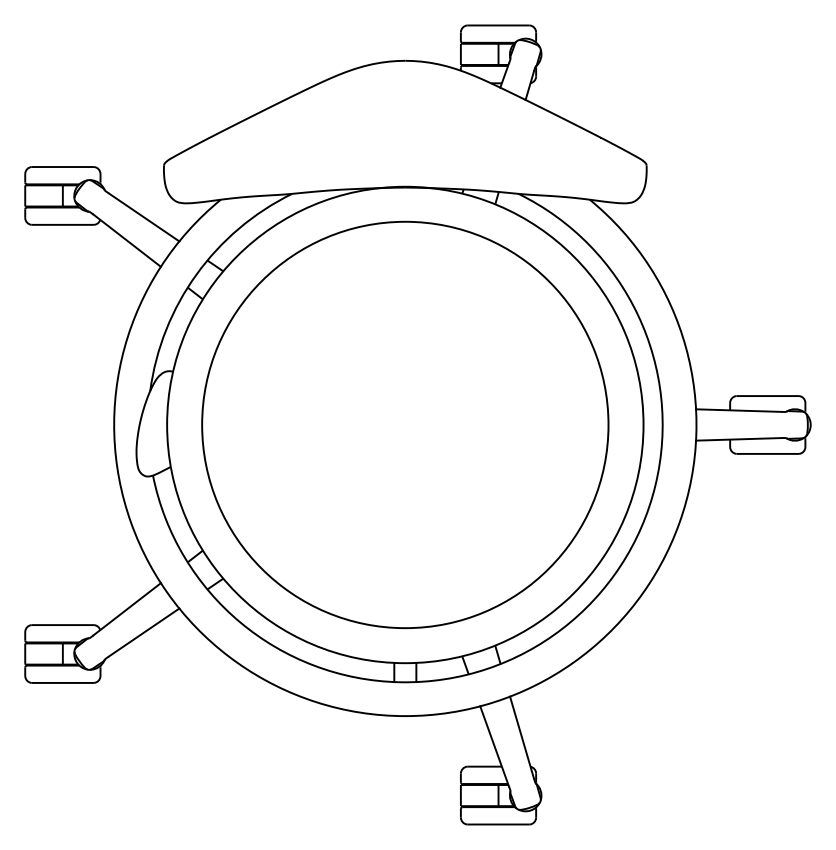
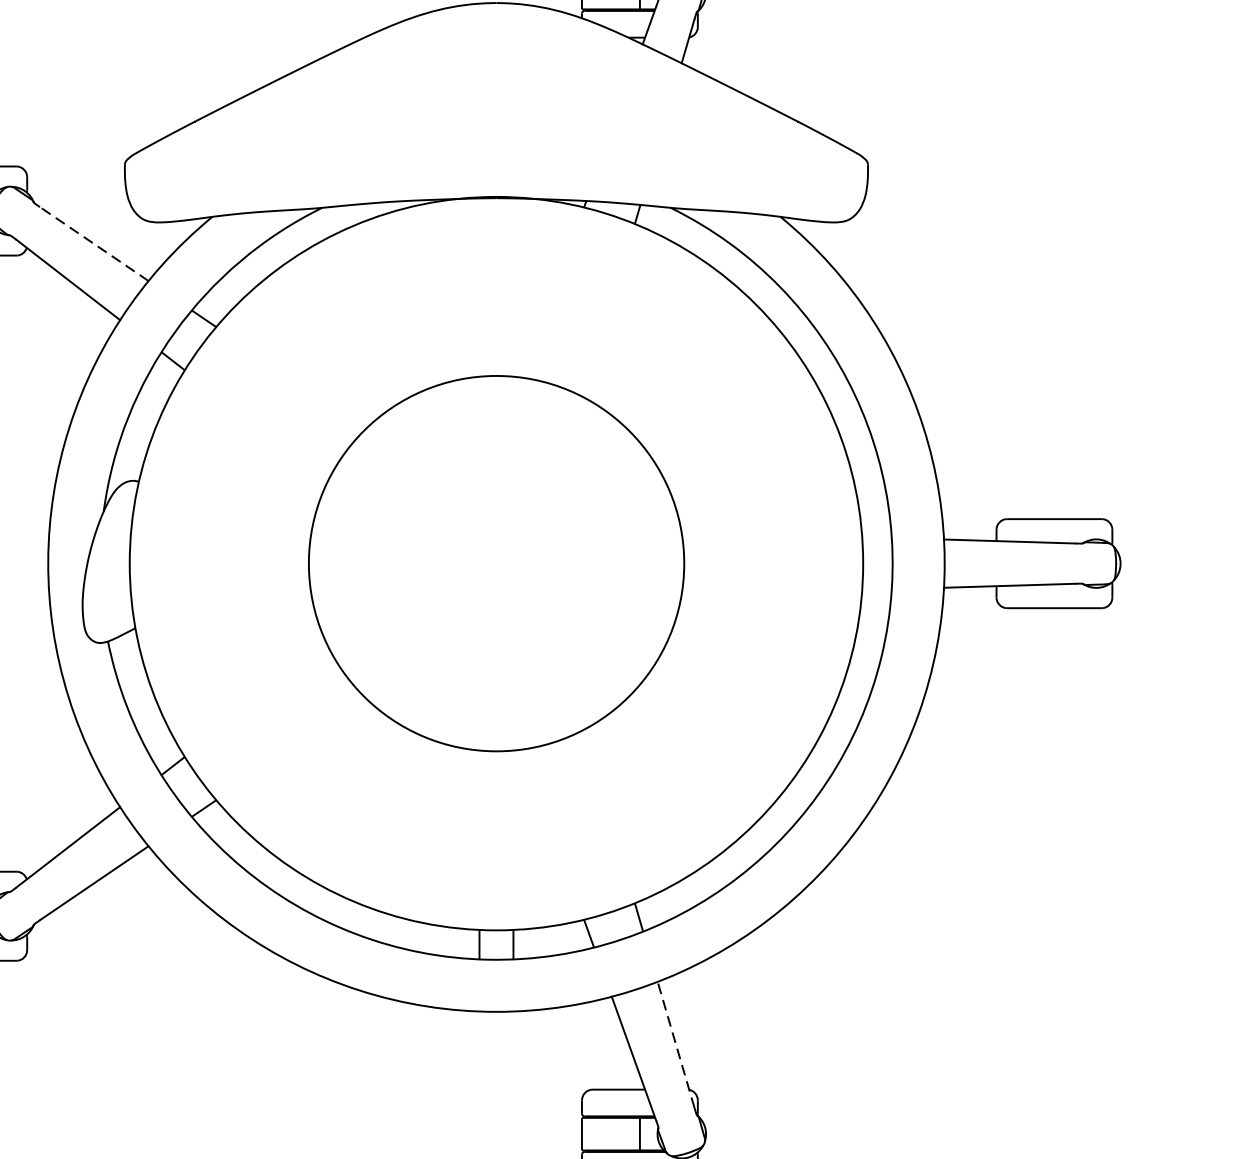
line: (144, 217) -> (94, 244), solid -> dashed
circle: (405, 424) -> (496, 562), size x0.6
line: (522, 737) -> (676, 1044), solid -> dashed

